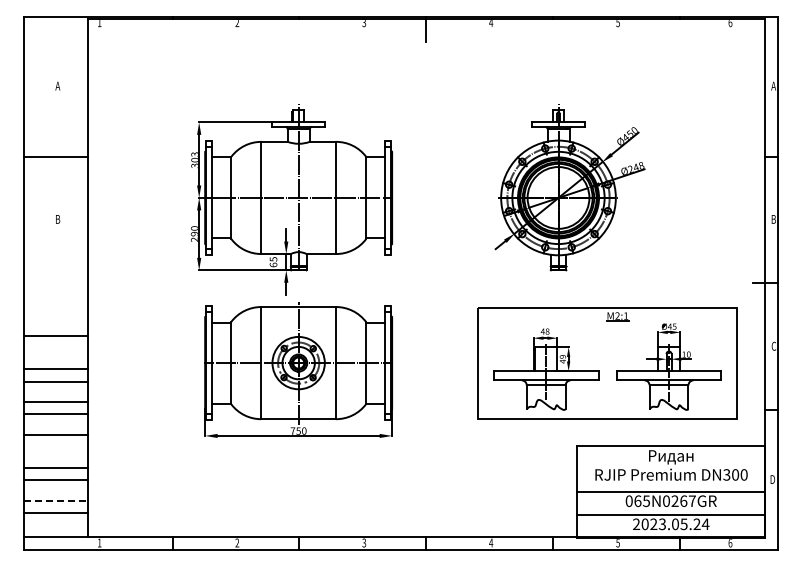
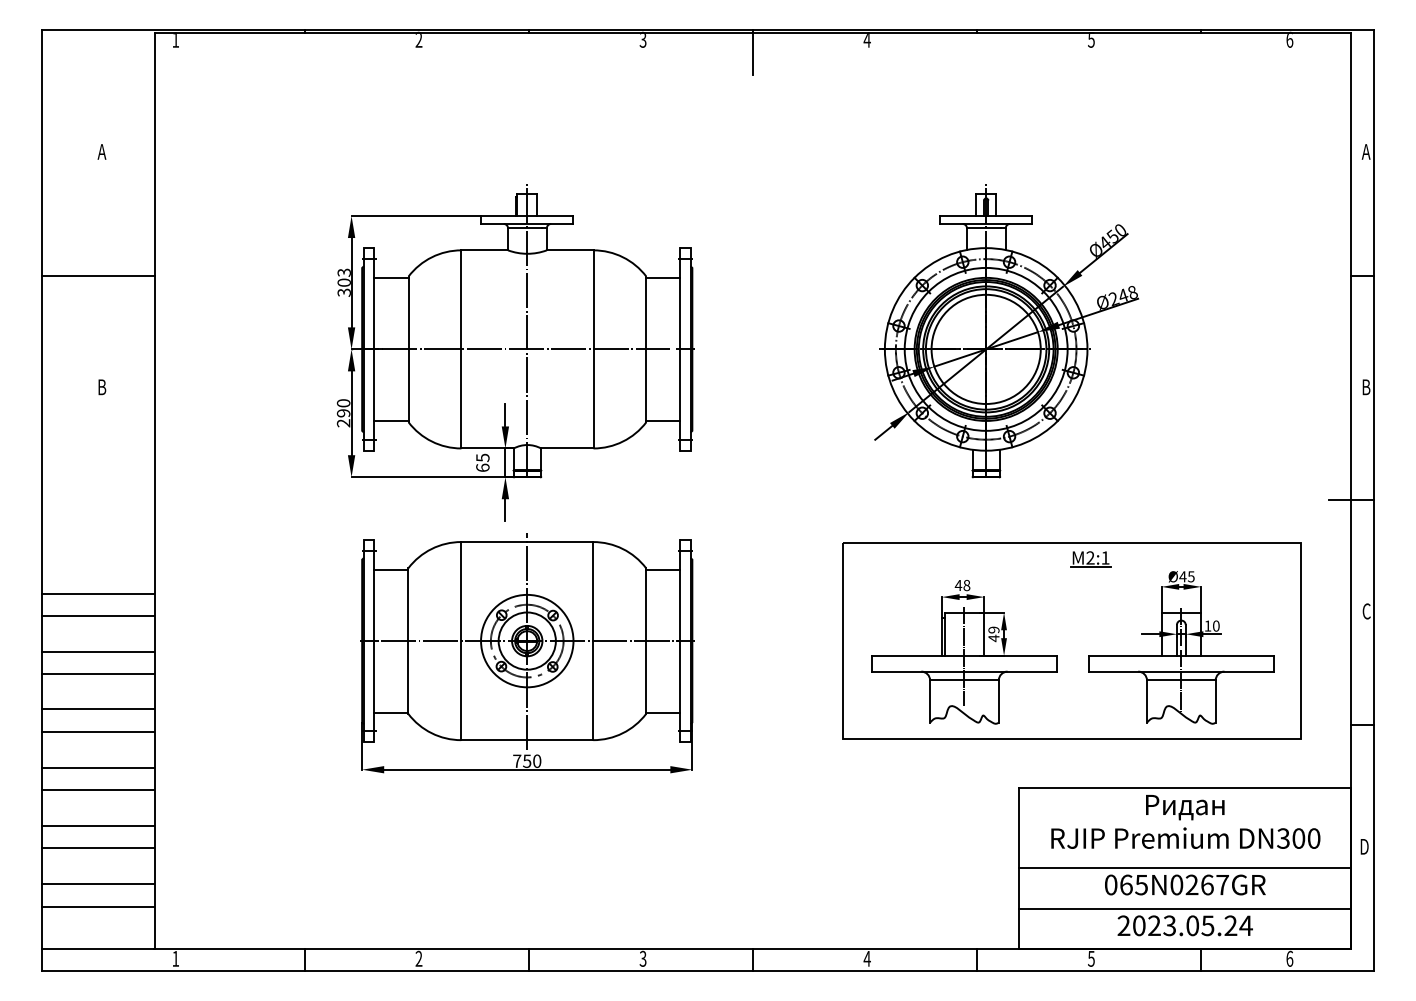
line: (55, 348) -> (97, 615), added
line: (55, 447) -> (97, 790), added
line: (55, 500) -> (97, 883), dashed -> solid

